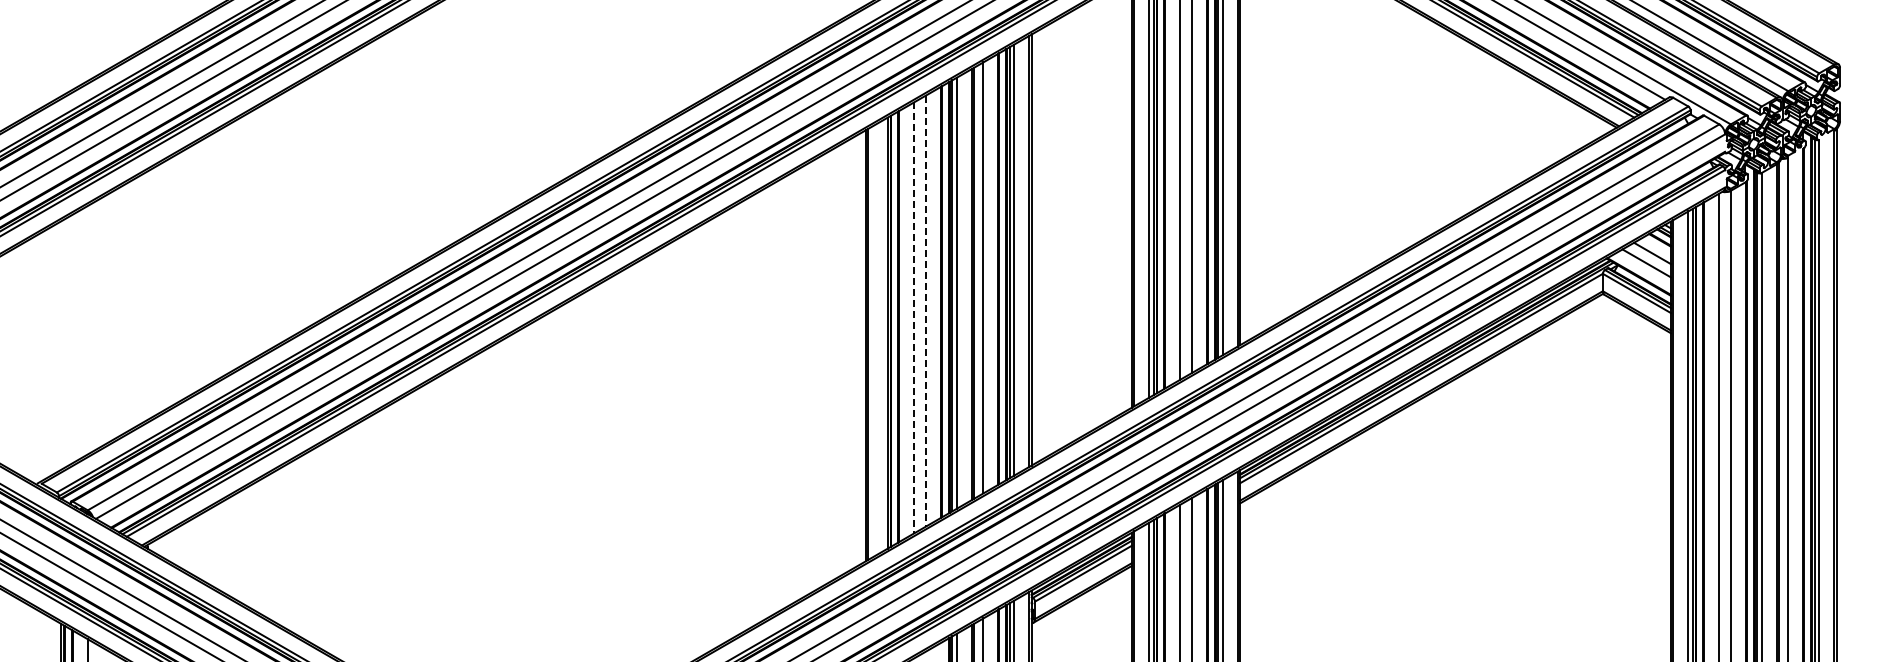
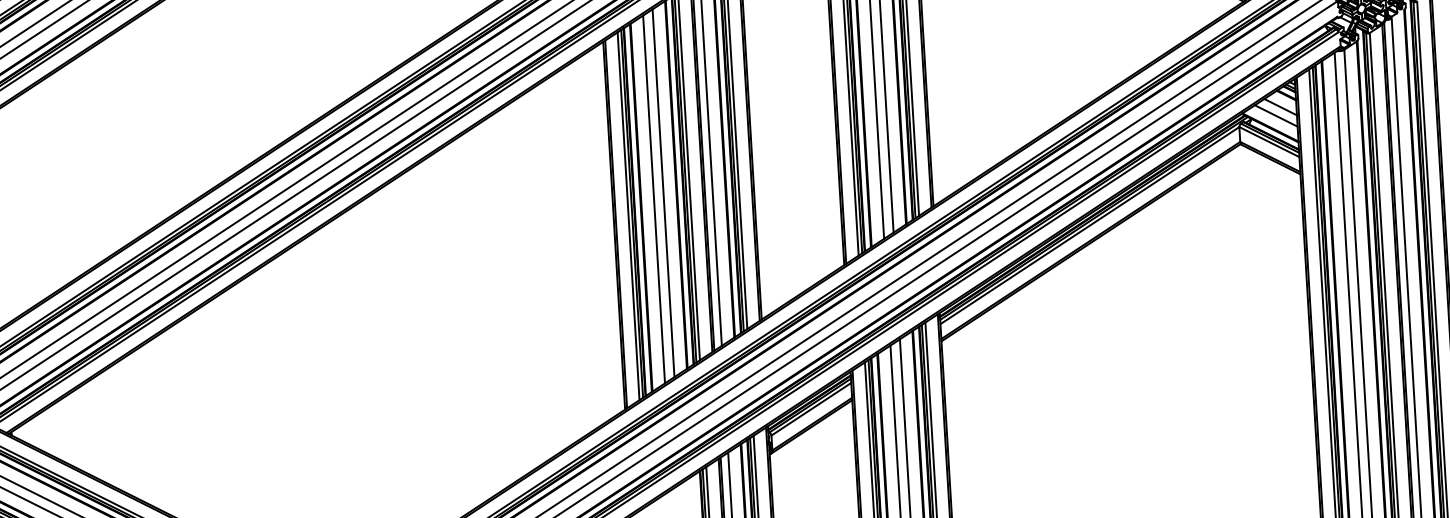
line: (925, 311) -> (663, 193), dashed -> solid
line: (914, 317) -> (654, 199), dashed -> solid
line: (883, 335) -> (628, 216), added

